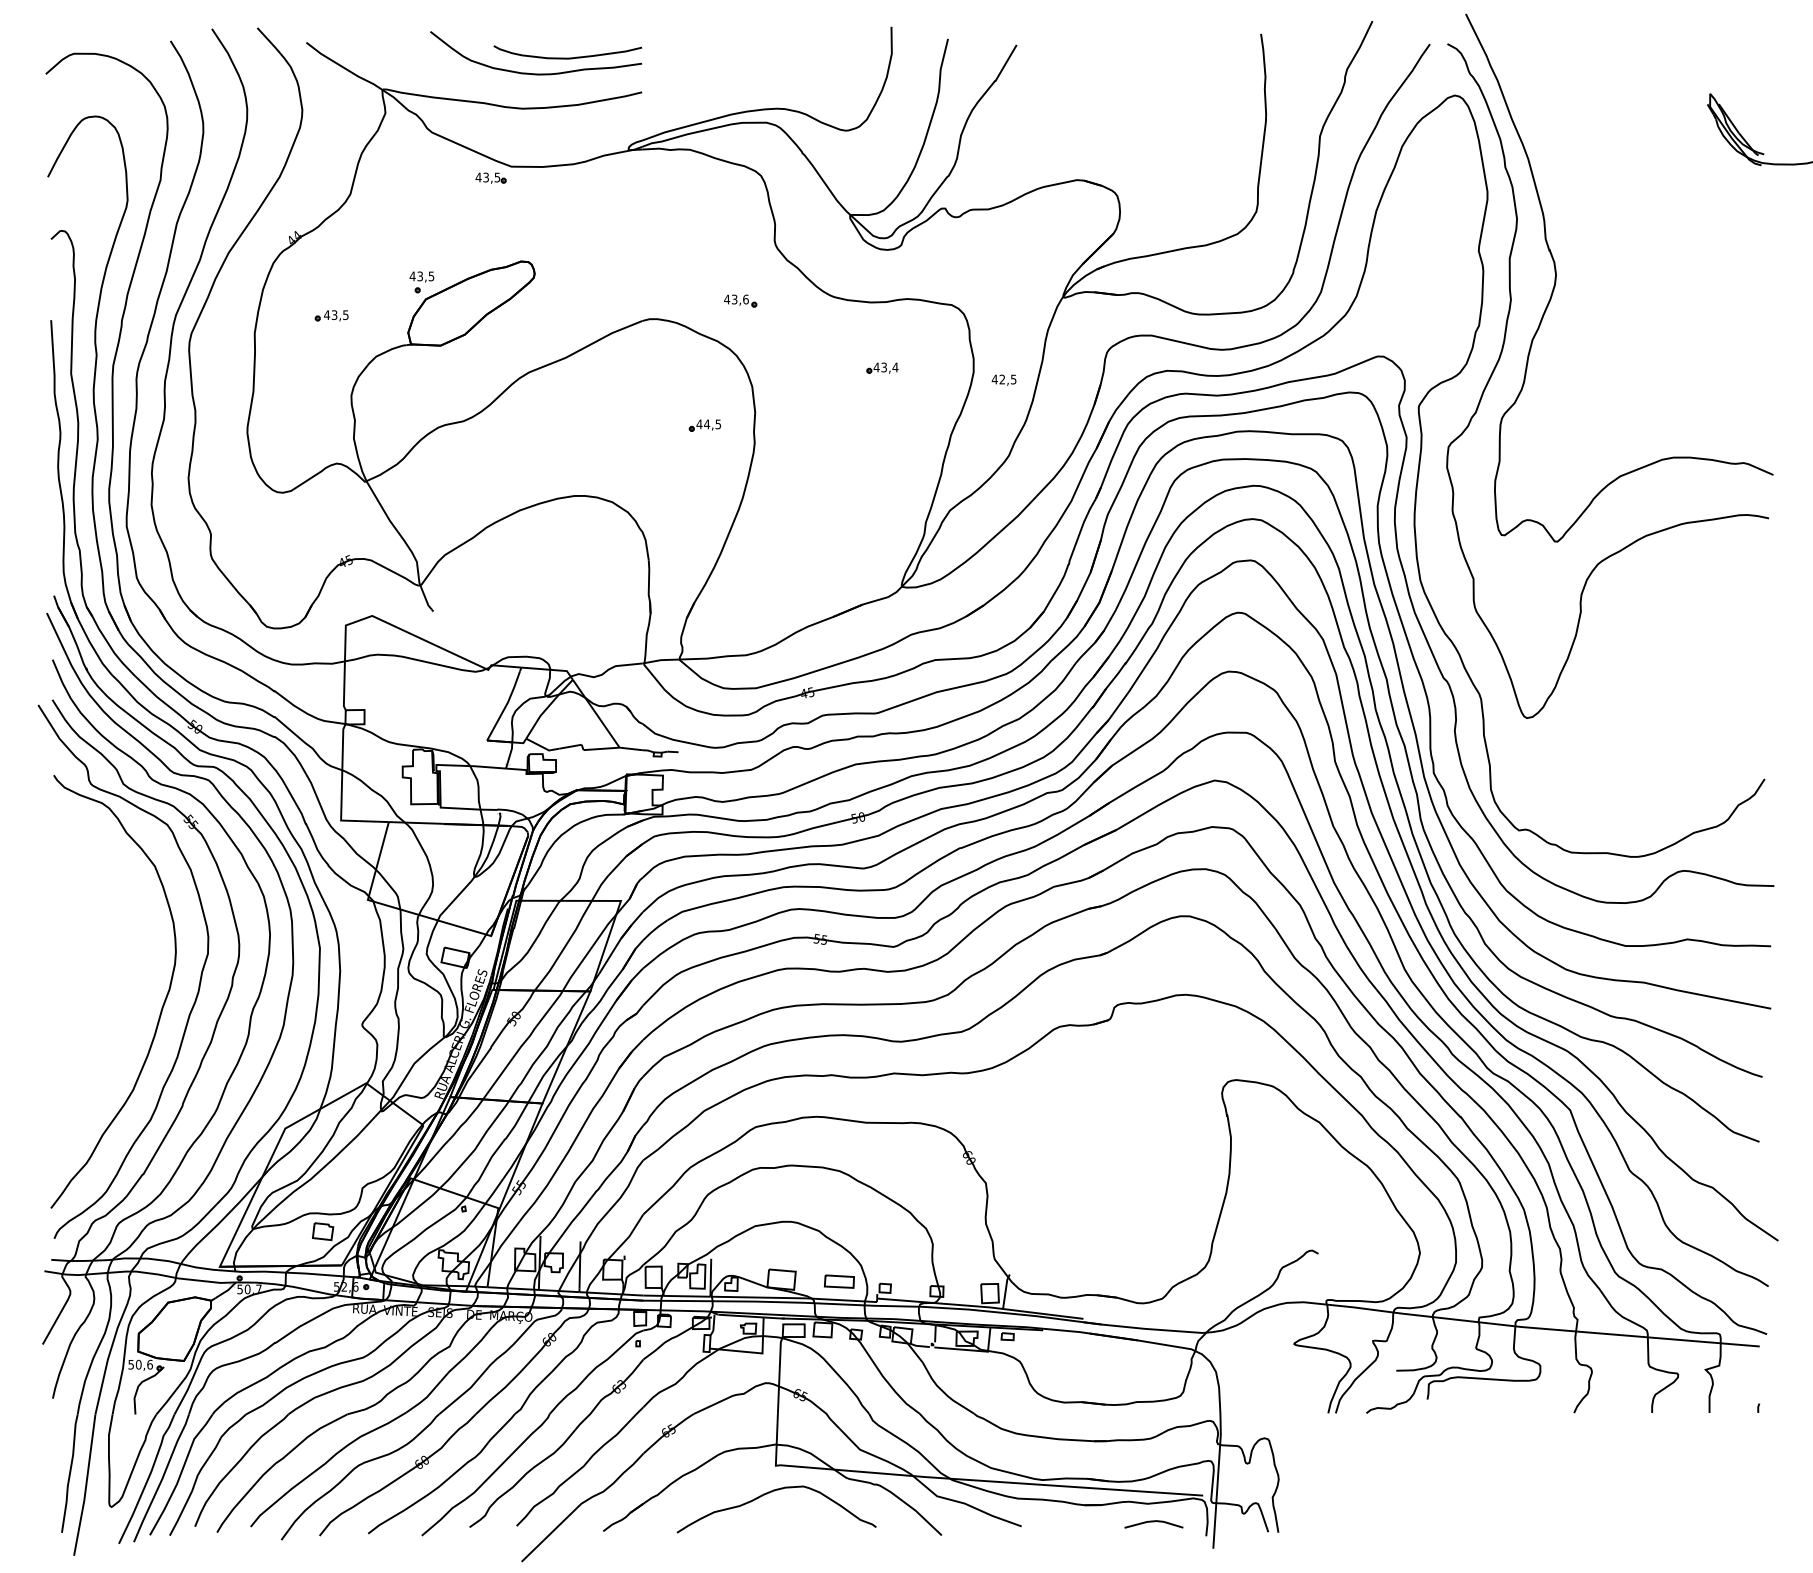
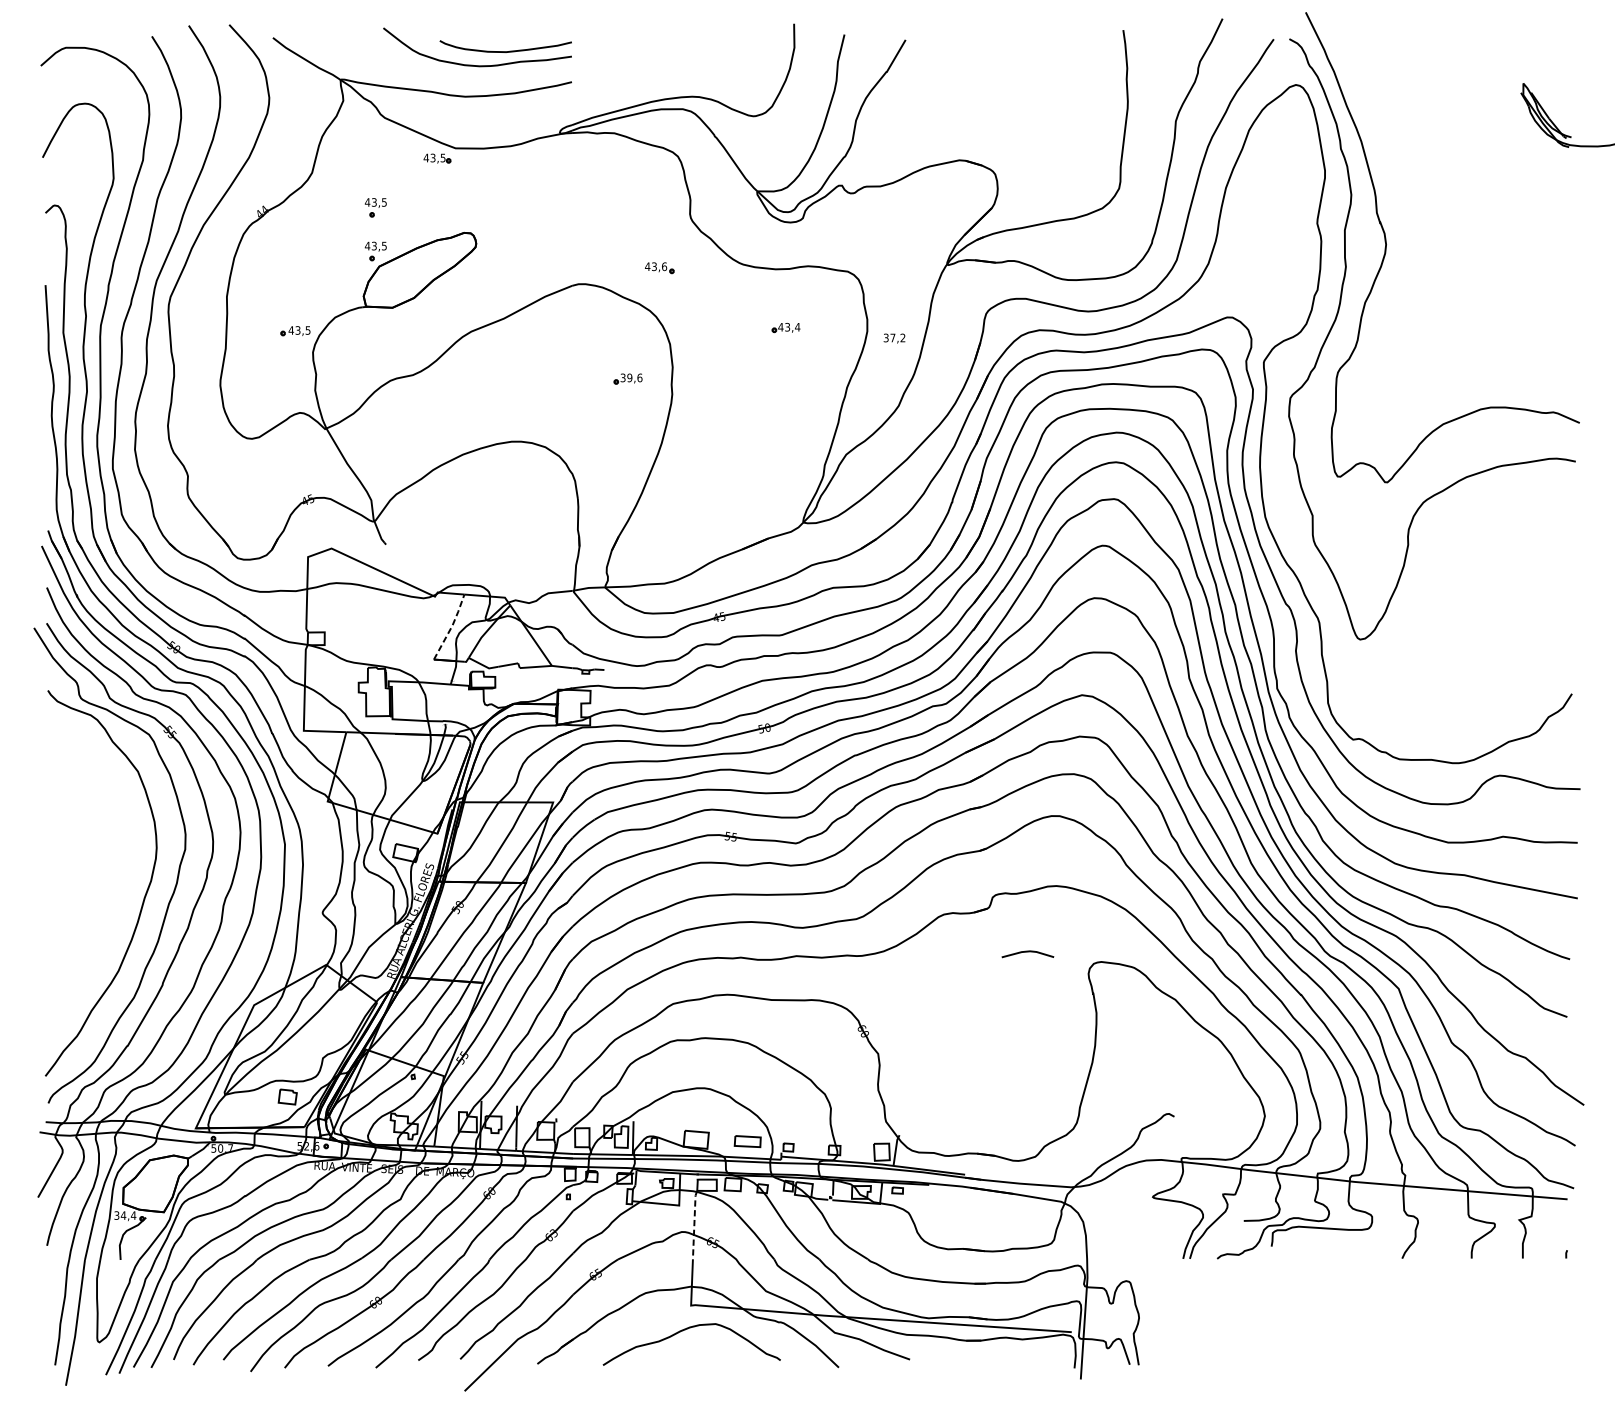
part: (421, 233) -> (375, 207), added
part: (331, 315) -> (295, 330), moved
text: (1003, 379) -> (893, 337), 42,5 -> 37,2
text: (708, 424) -> (631, 378), 44,5 -> 39,6
line: (506, 705) -> (451, 628), solid -> dashed
text: (140, 1364) -> (125, 1215), 50,6 -> 34,4
line: (779, 1375) -> (694, 1225), solid -> dashed
line: (1153, 1522) -> (1027, 952), moved

